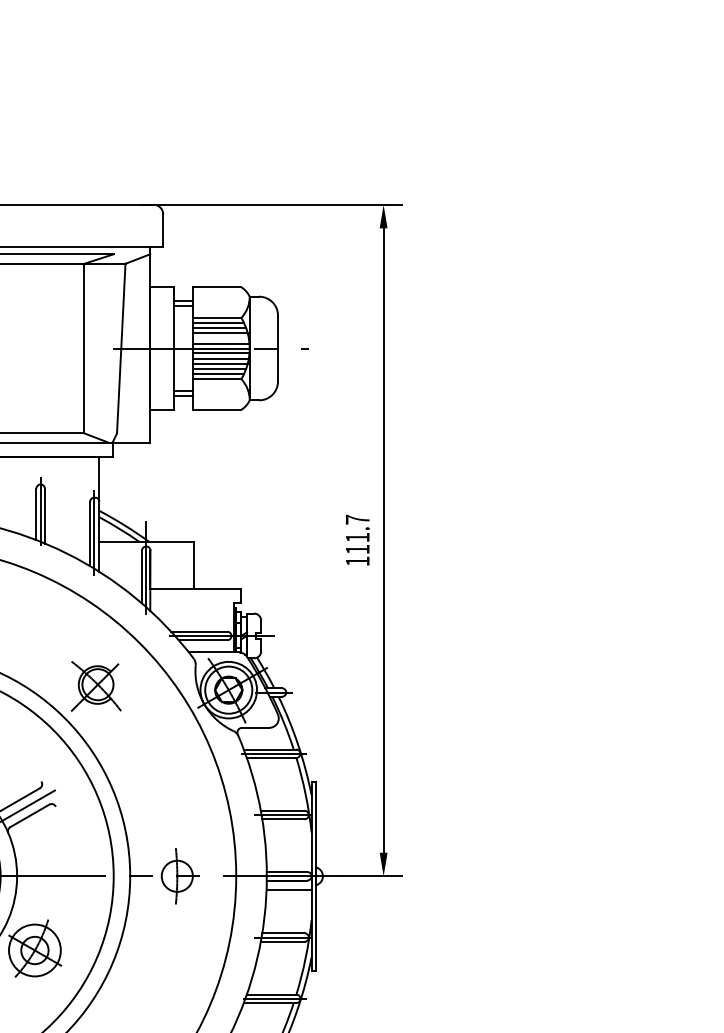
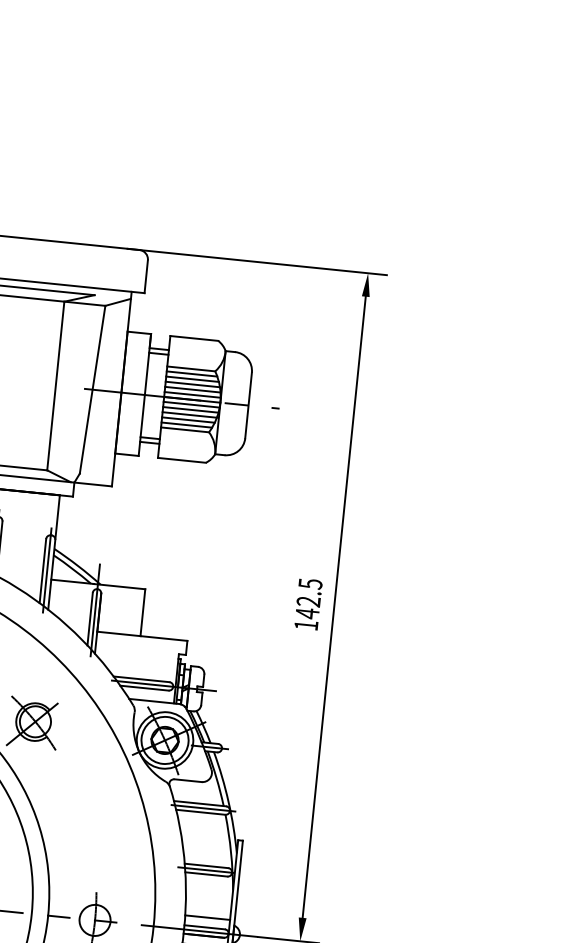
line: (220, 338) -> (192, 389), added
text: (357, 534) -> (308, 598), 111.7 -> 142.5
line: (288, 862) -> (207, 917), added

